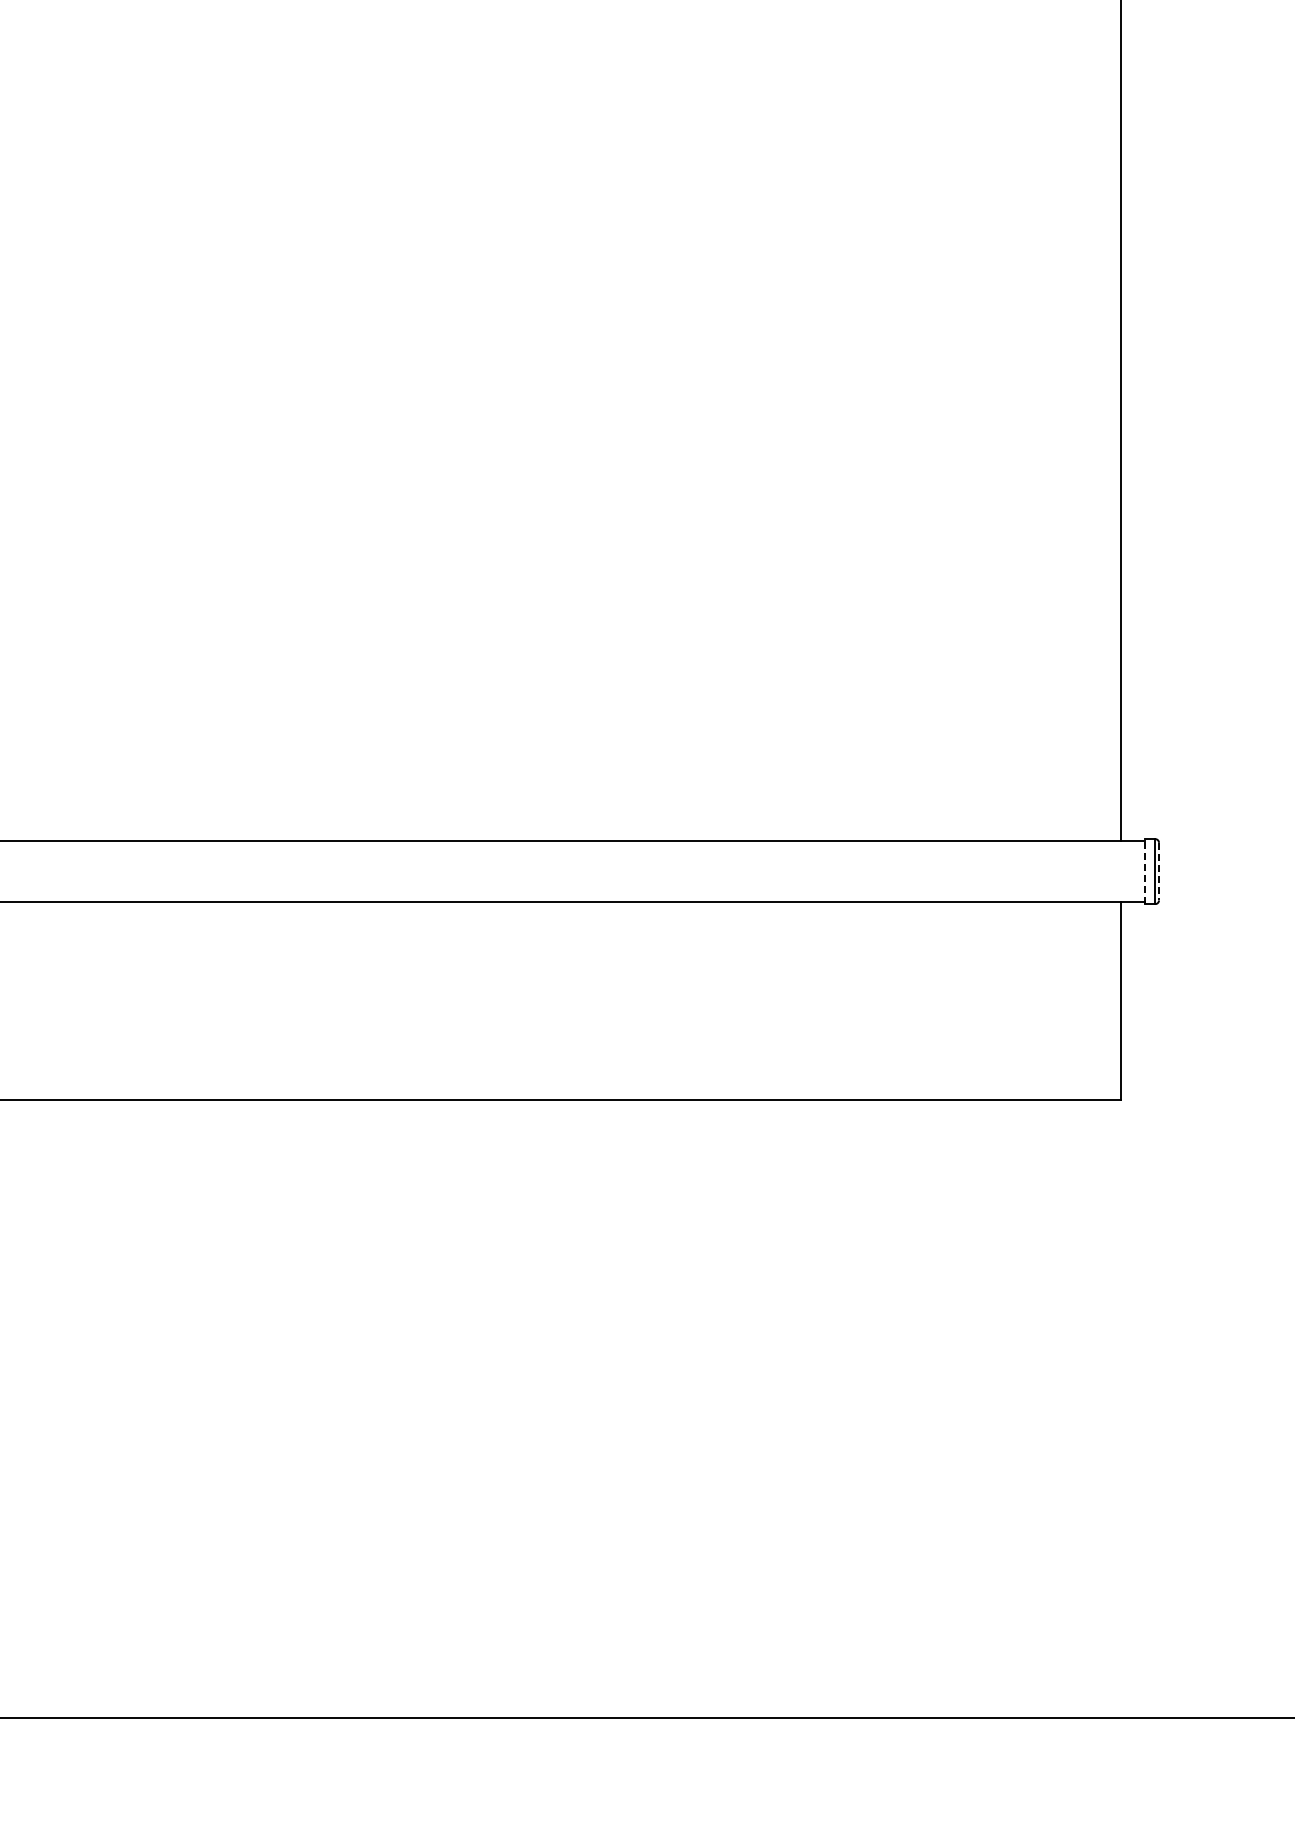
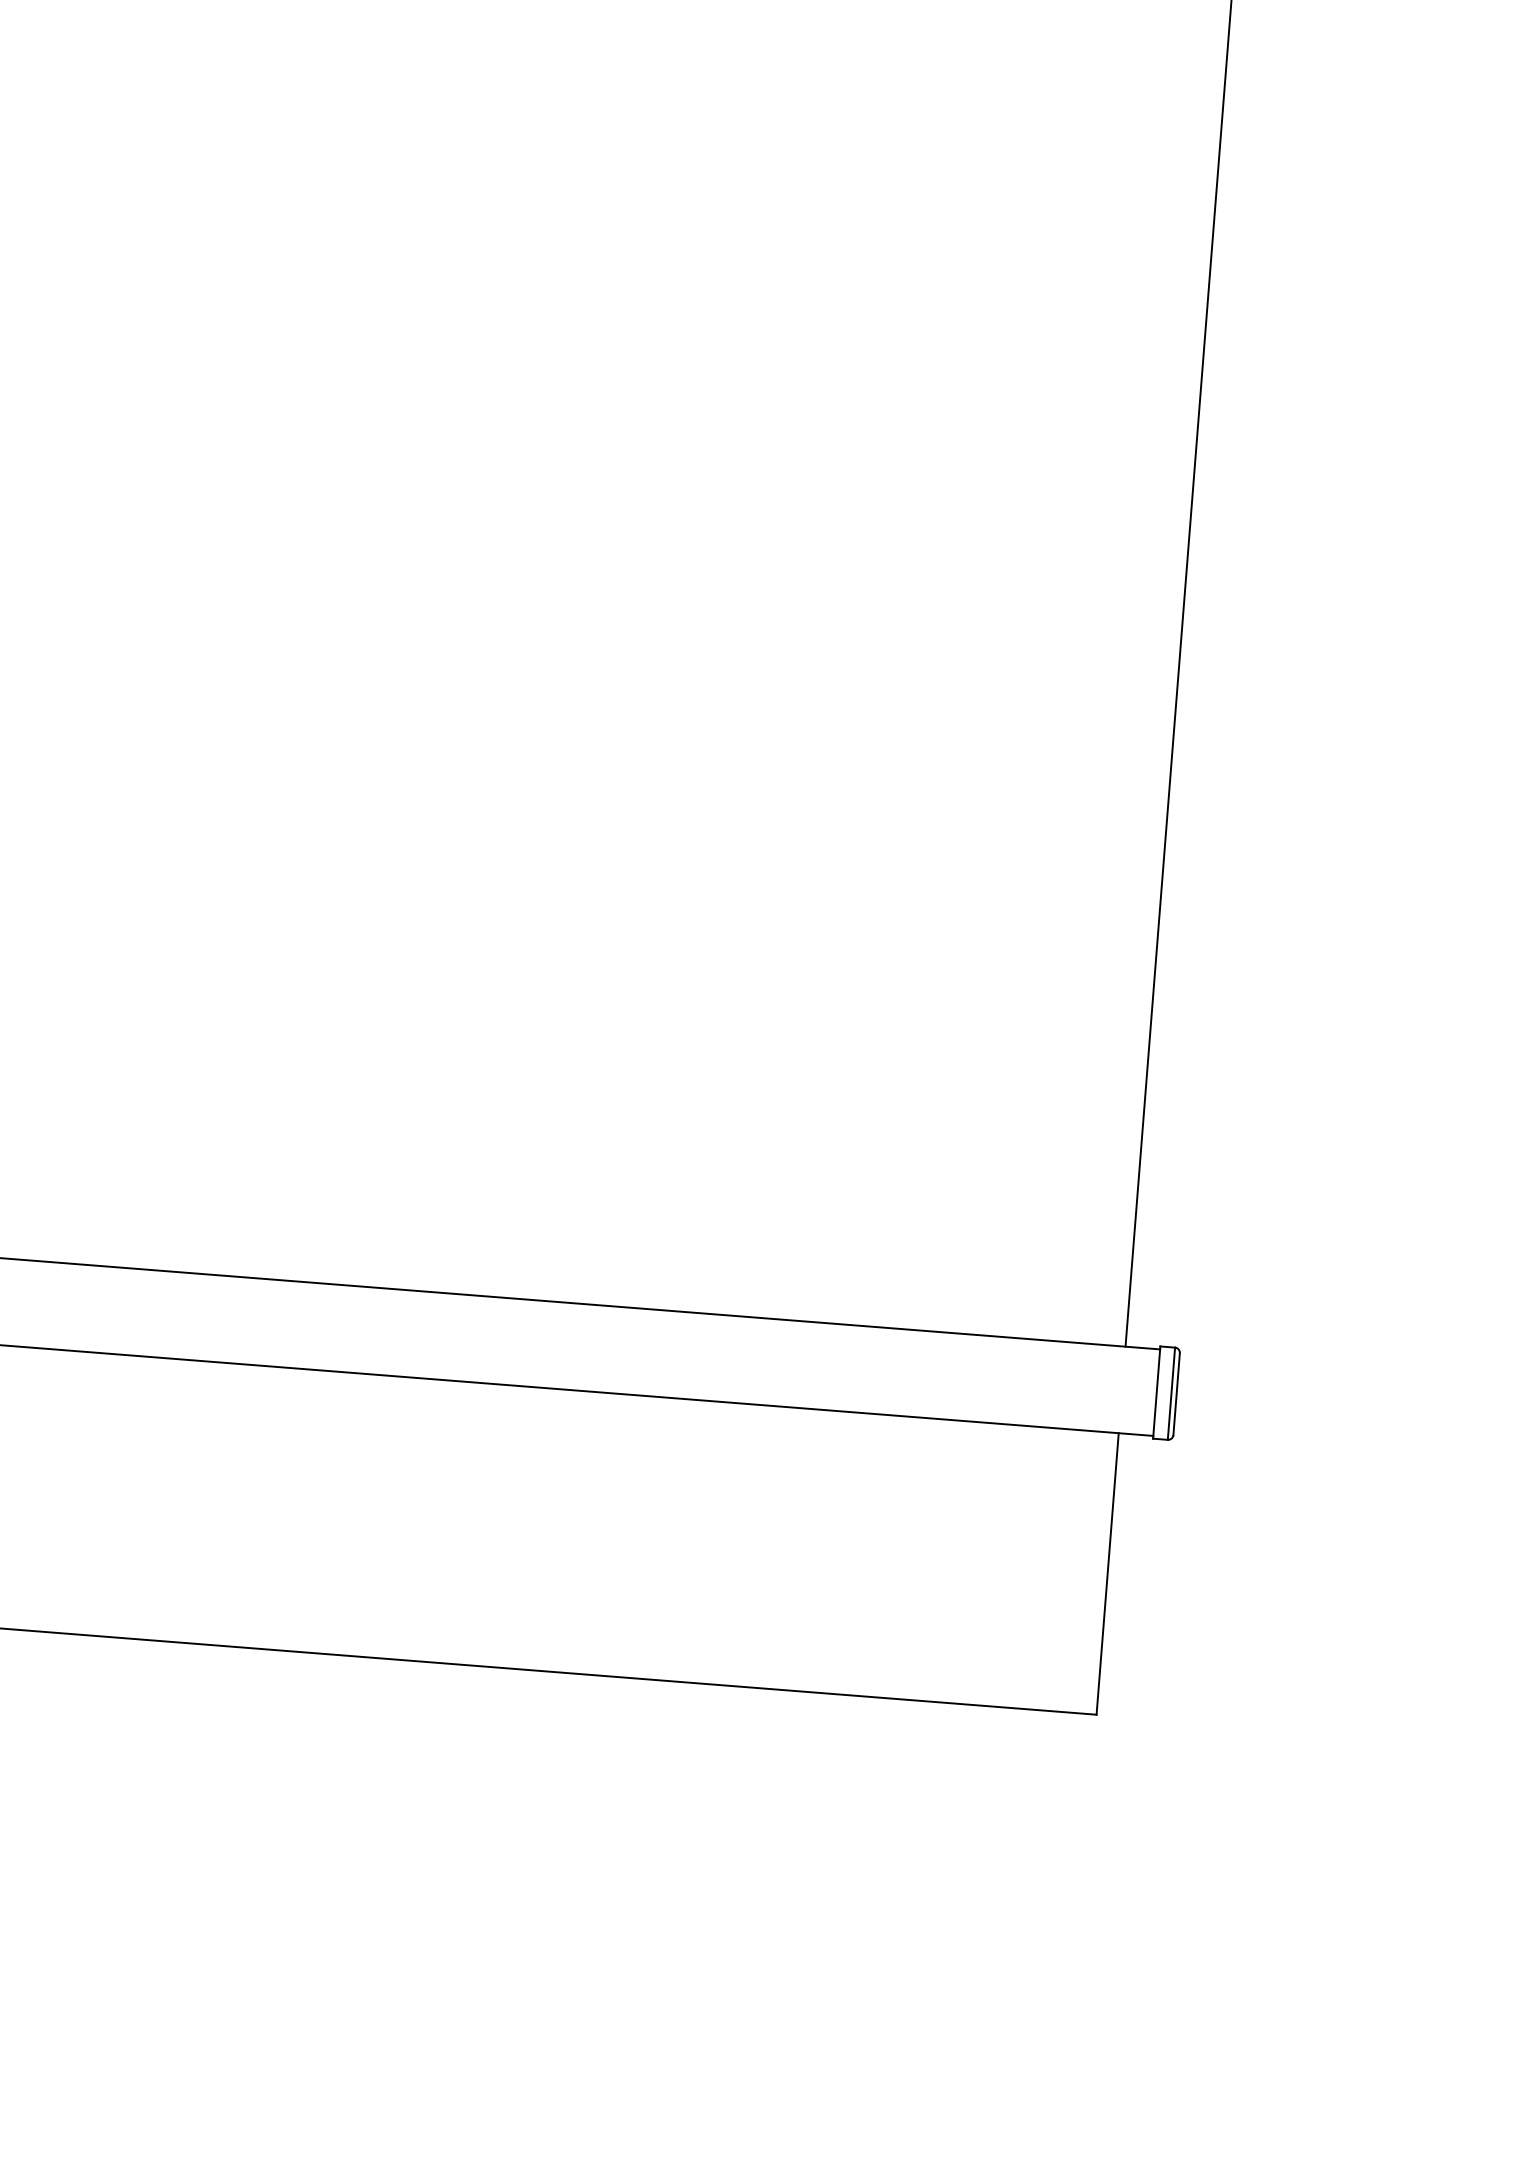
line: (1145, 871) -> (1157, 1392), dashed -> solid
line: (1159, 871) -> (1177, 1394), dashed -> solid

